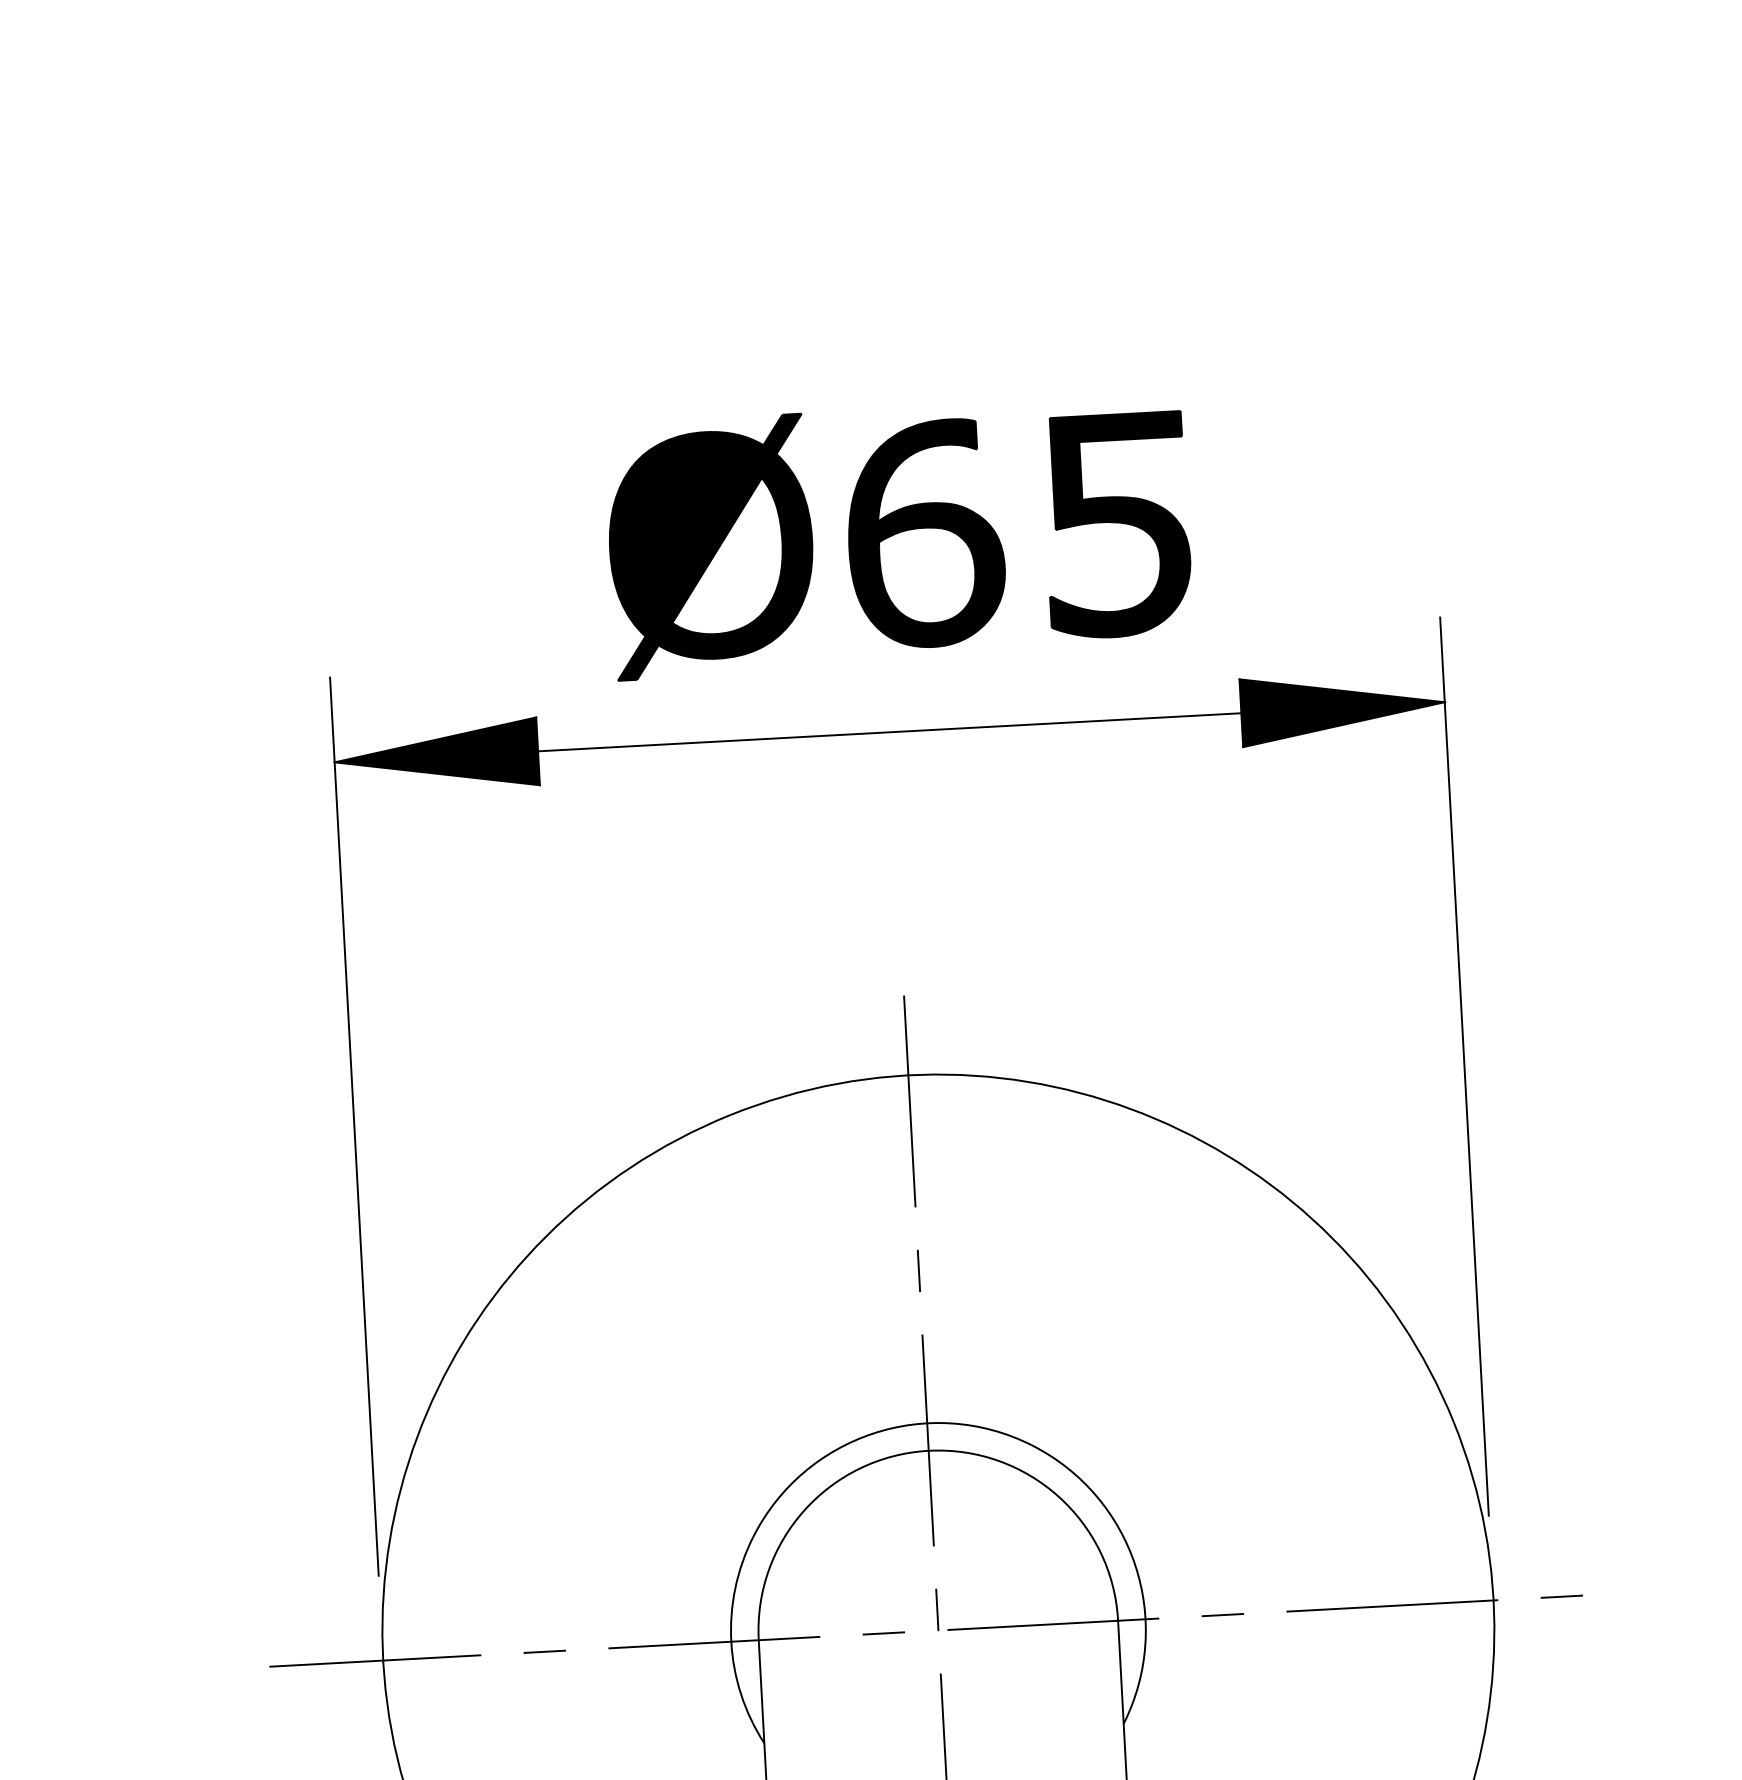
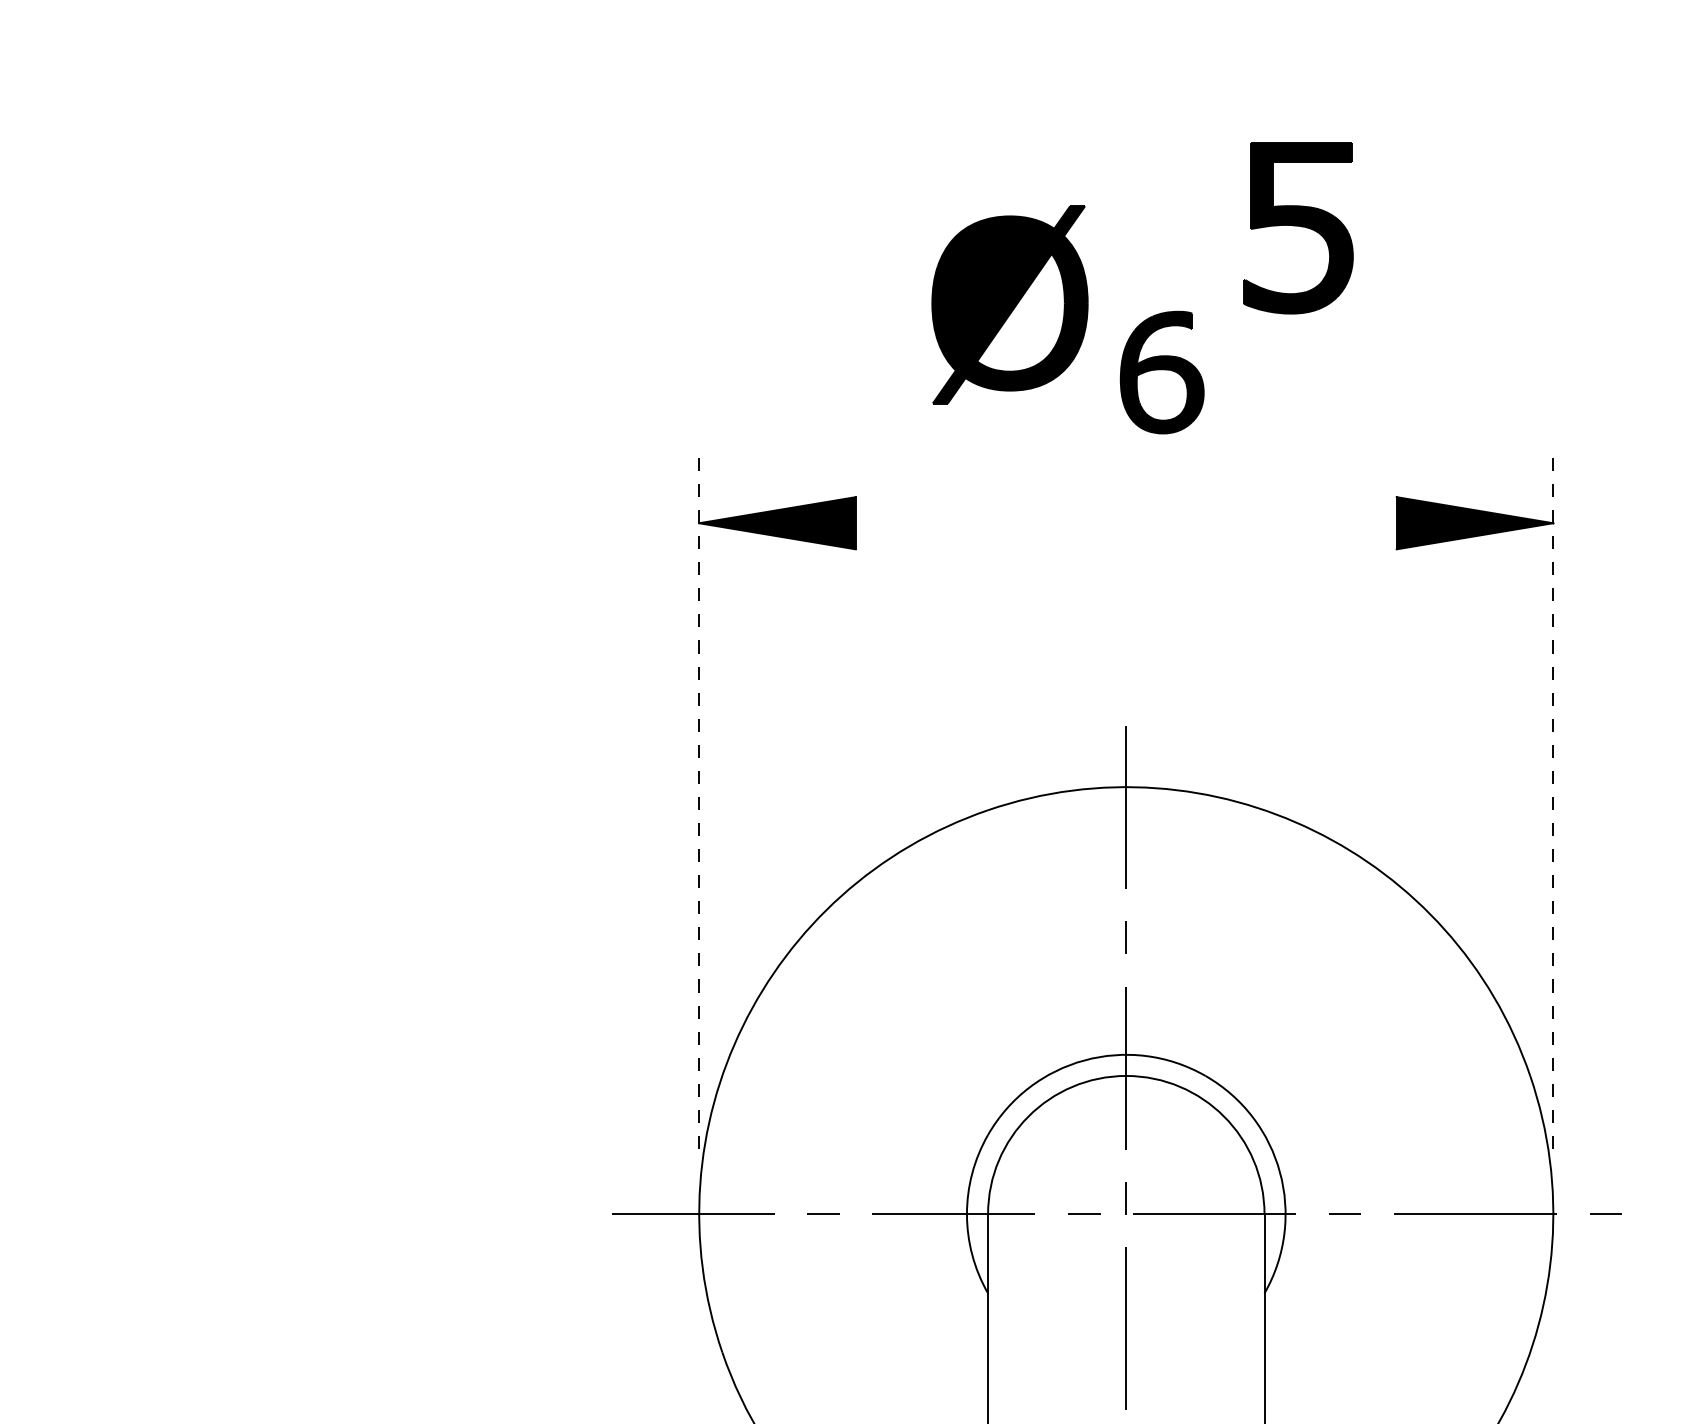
part: (1117, 526) -> (1298, 228), moved
part: (926, 533) -> (1162, 372), size x0.7
part: (710, 546) -> (1009, 304), moved
line: (888, 732) -> (1125, 523), removed
line: (1464, 1066) -> (1553, 803), solid -> dashed
line: (354, 1126) -> (699, 803), solid -> dashed

